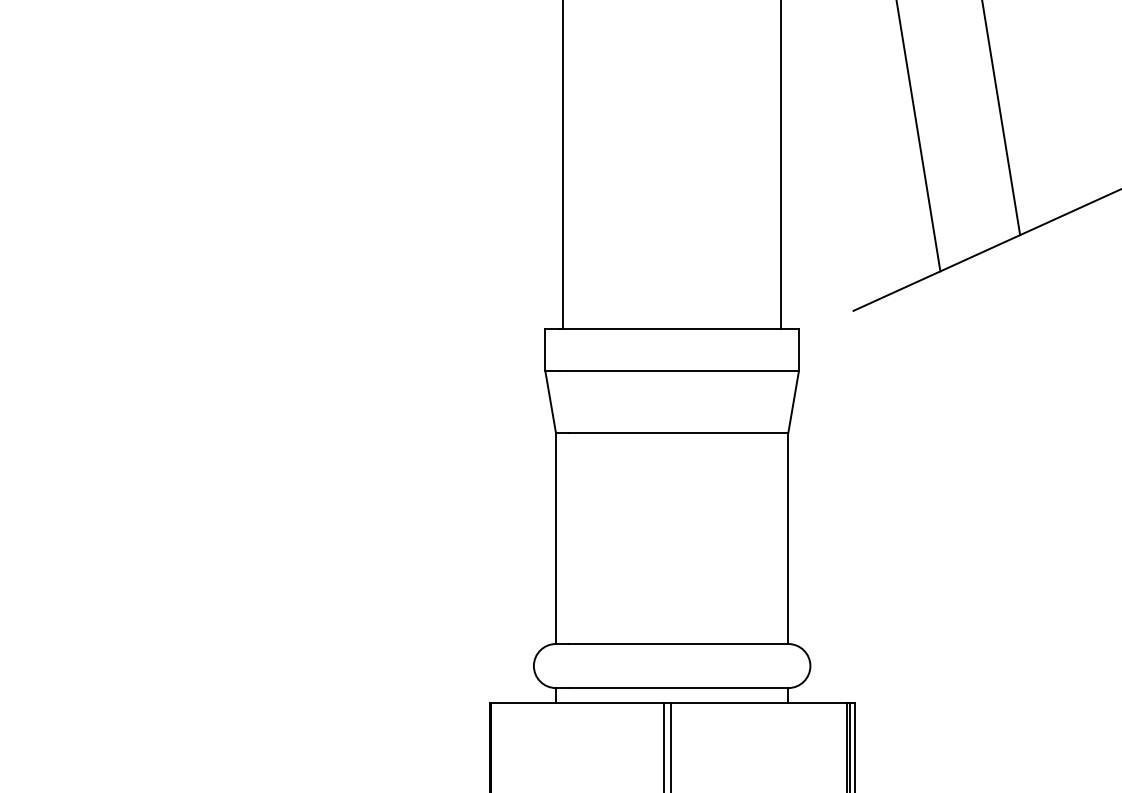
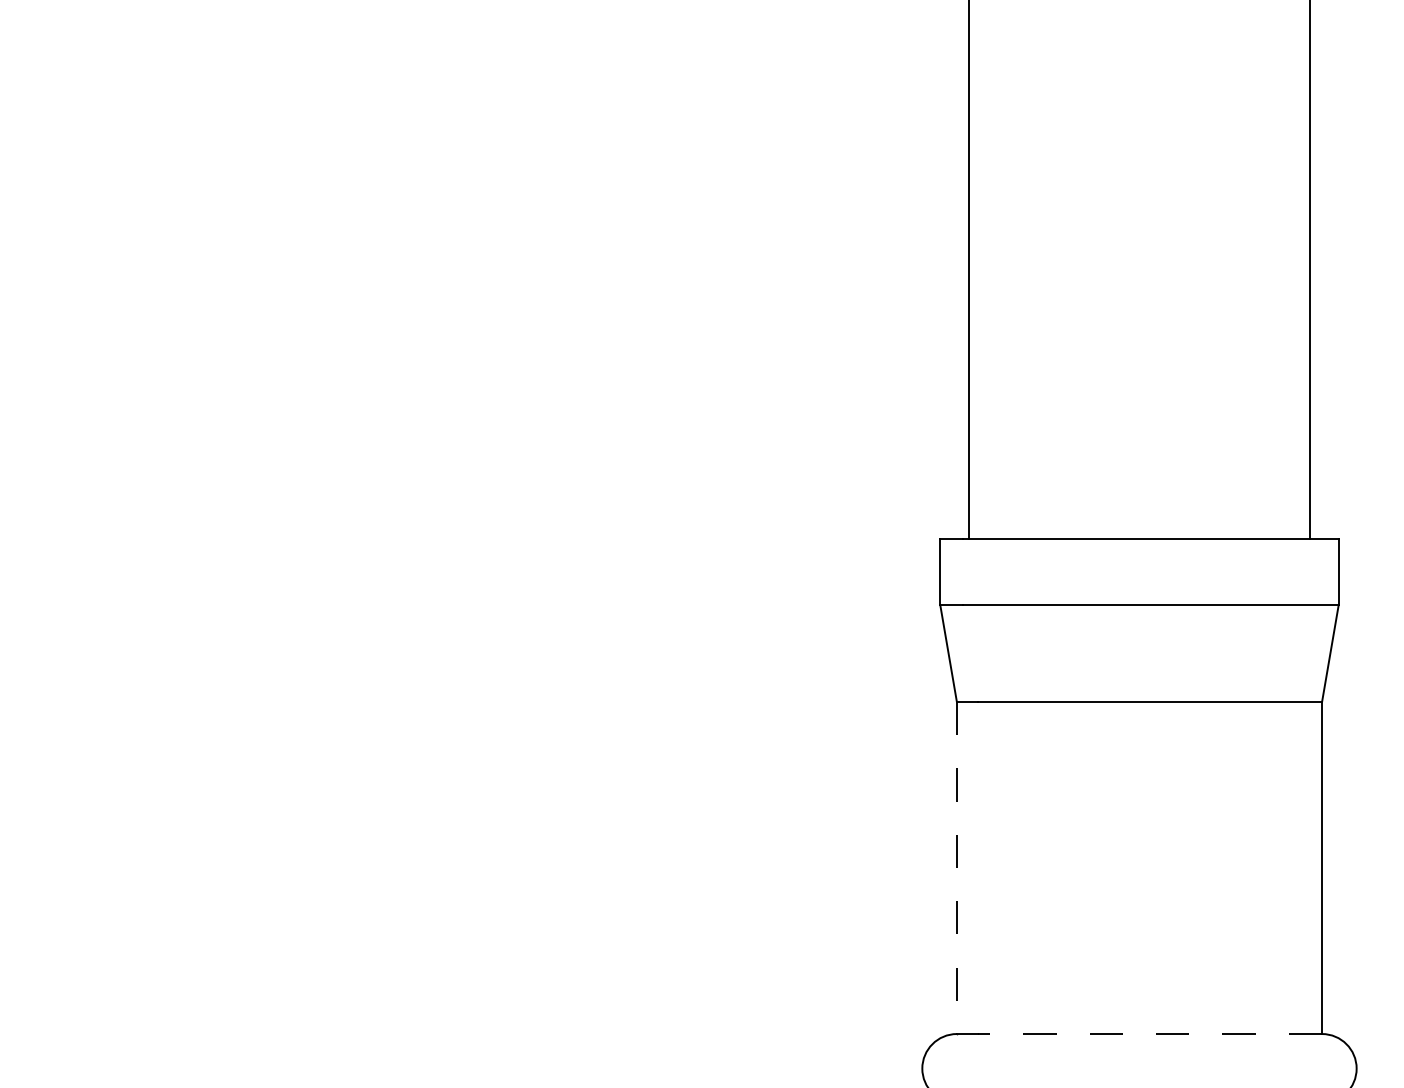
line: (555, 538) -> (956, 868), solid -> dashed
line: (678, 644) -> (1149, 1034), solid -> dashed

